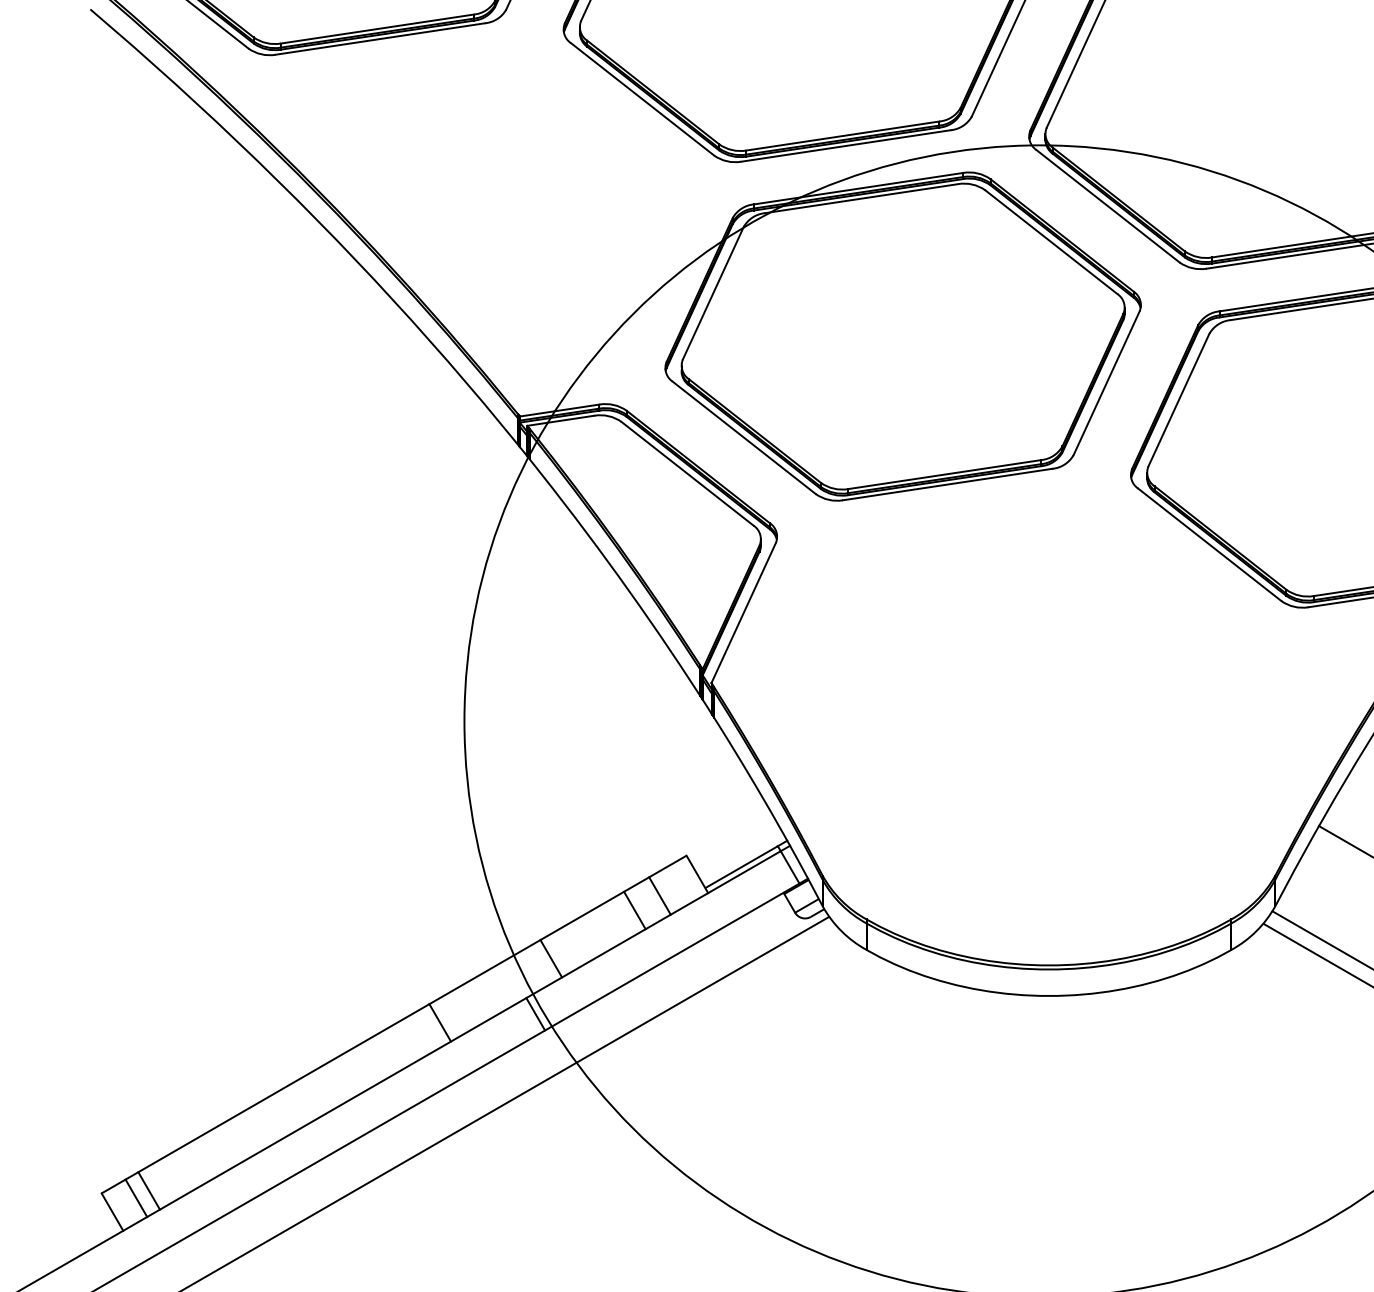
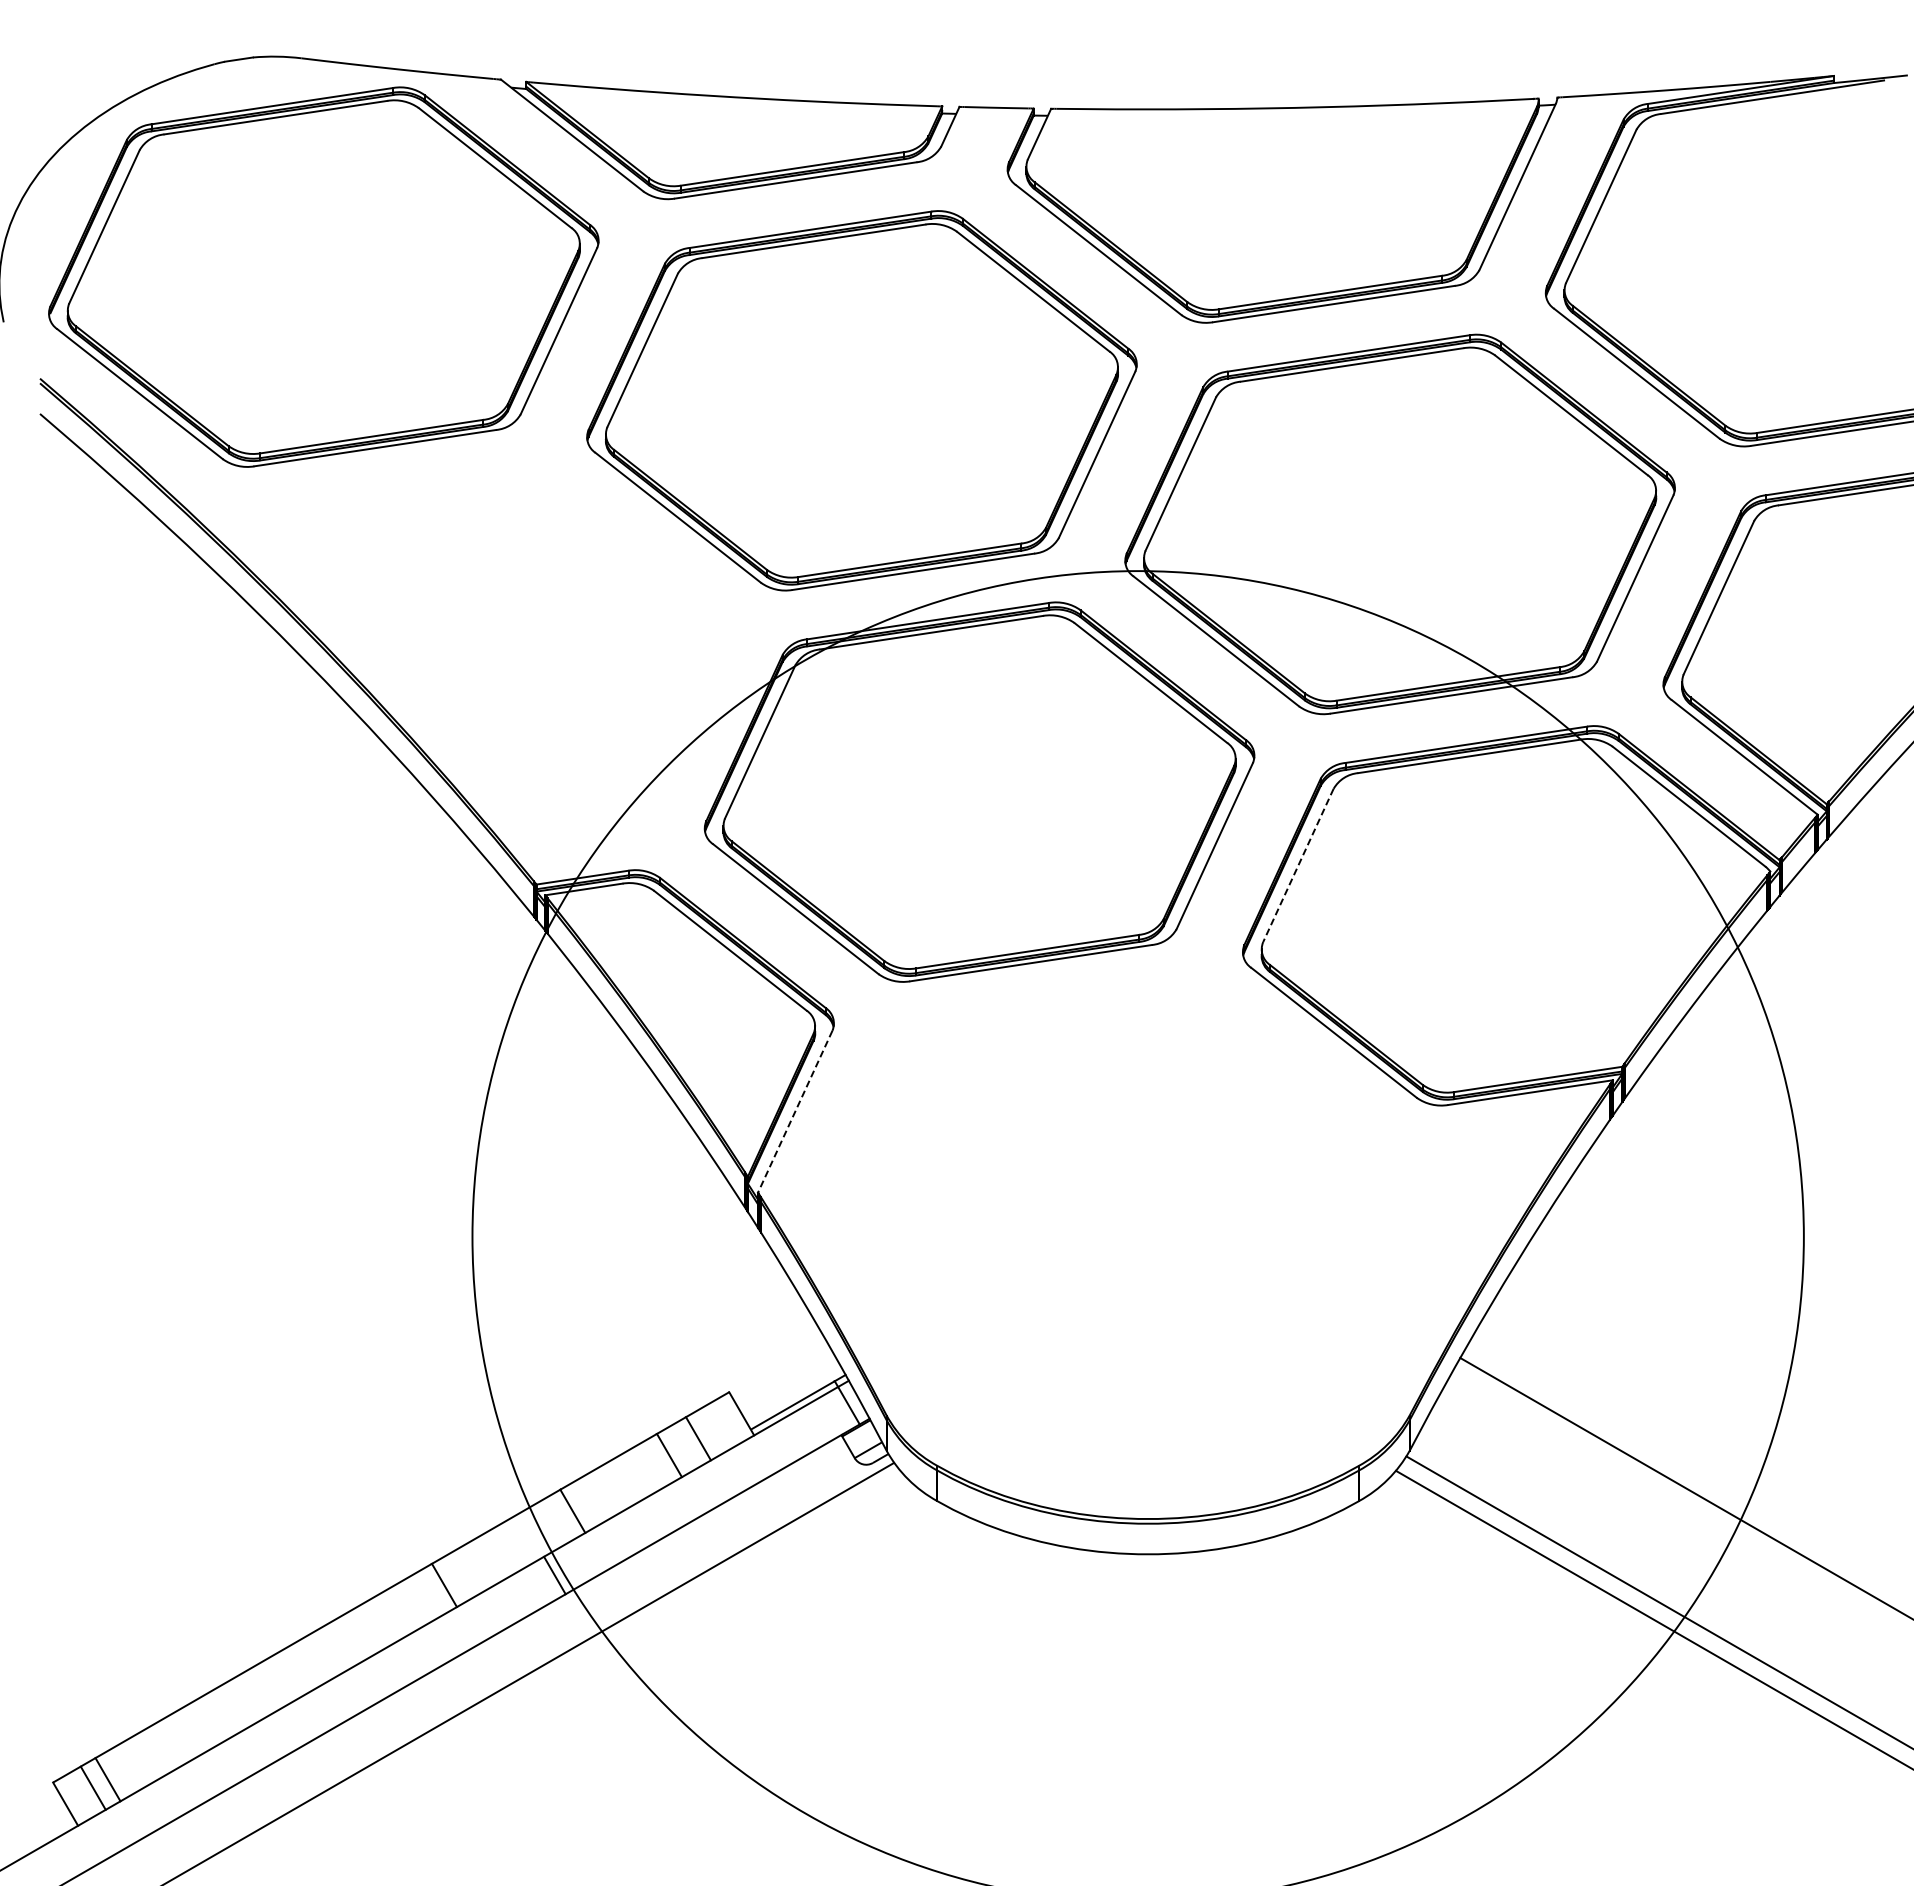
line: (1179, 400) -> (1298, 865), solid -> dashed
line: (743, 613) -> (795, 1112), solid -> dashed

